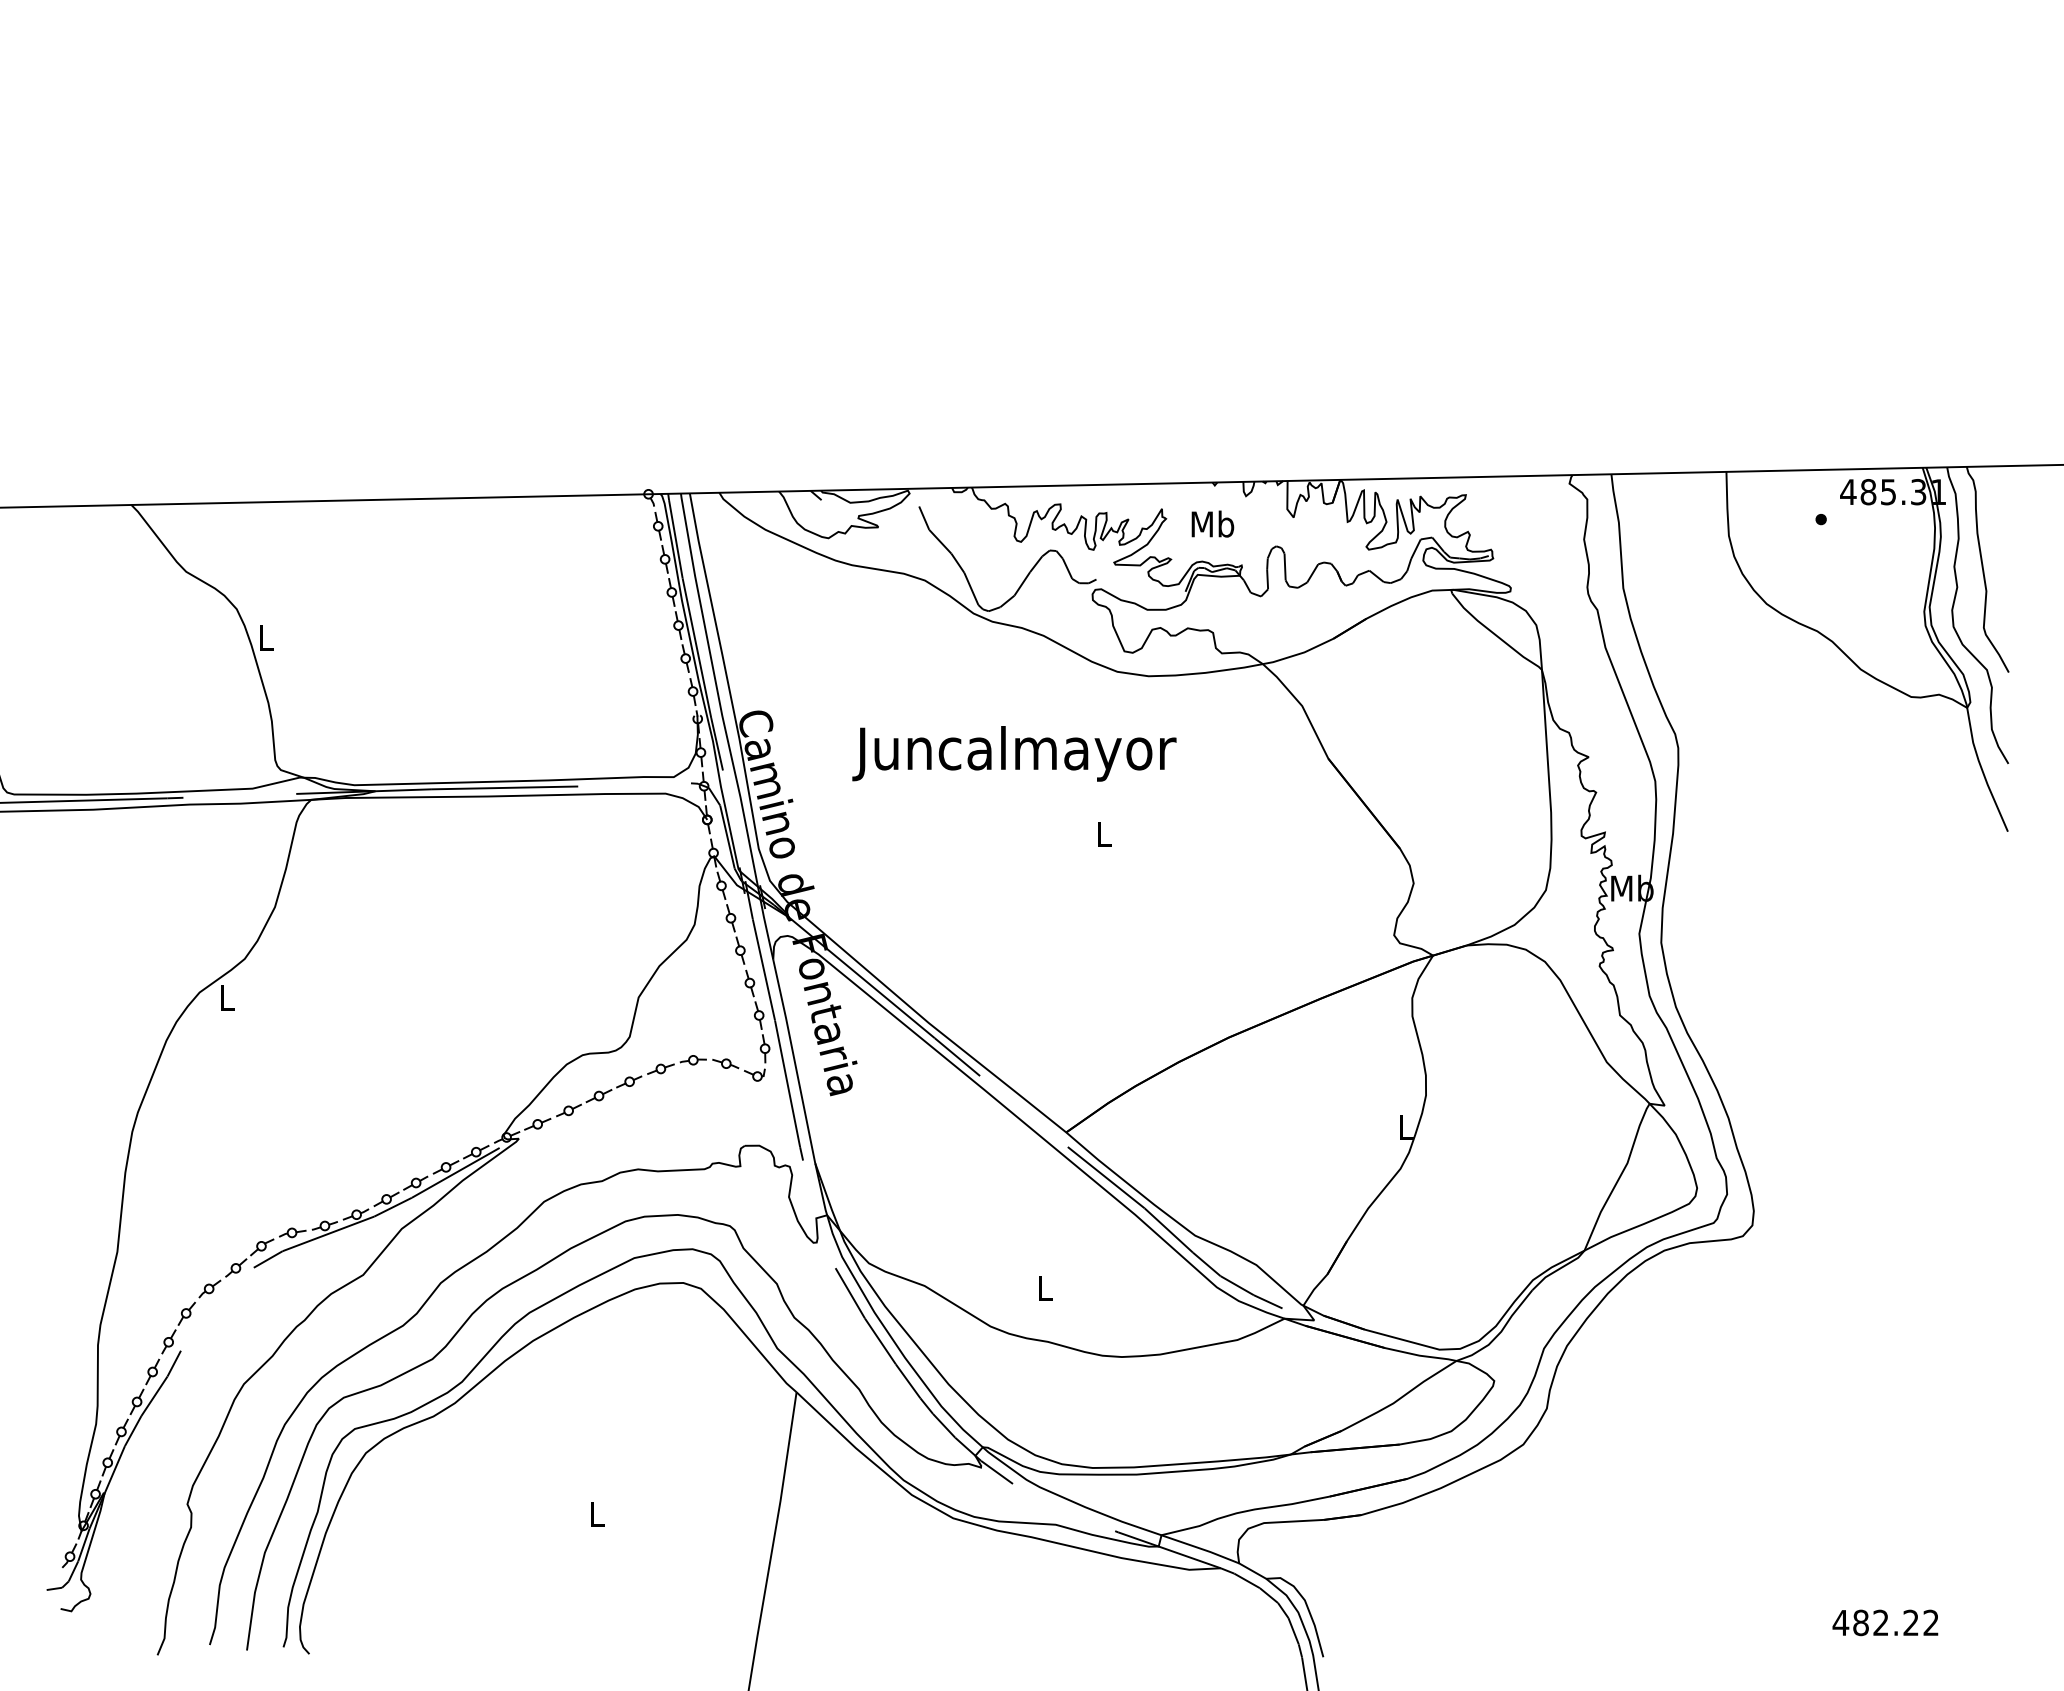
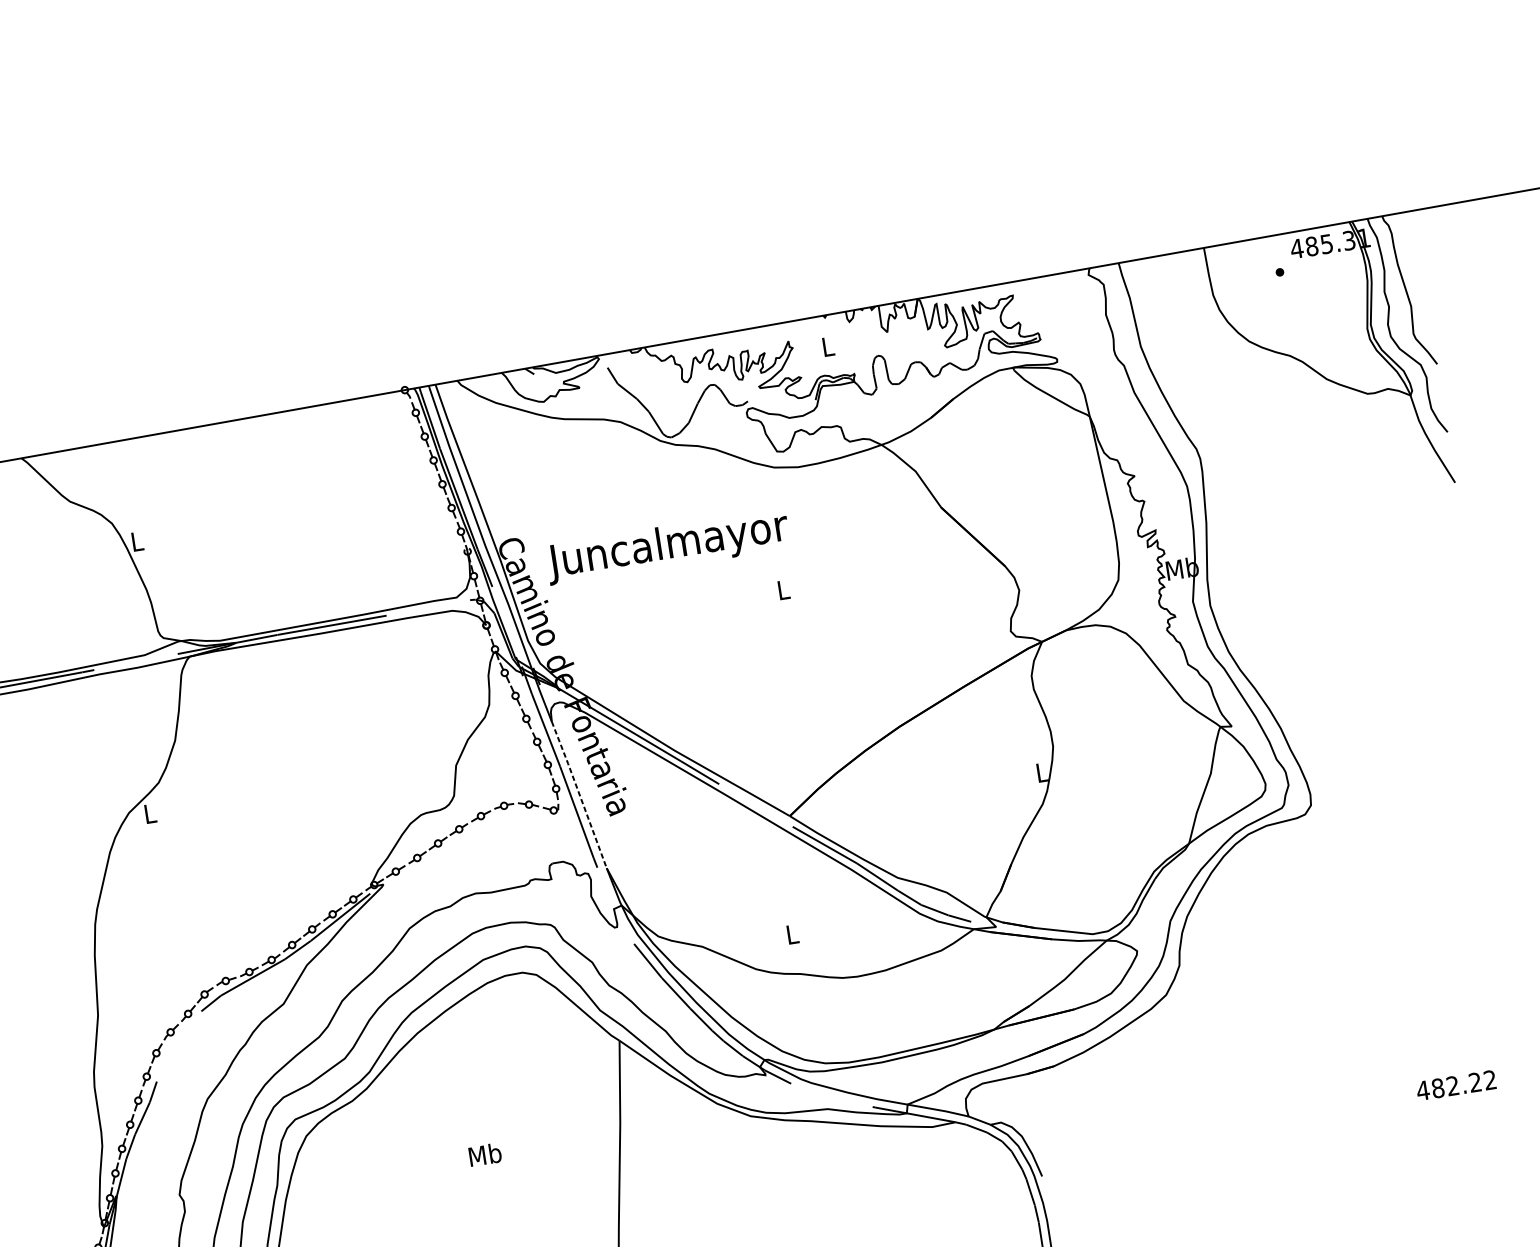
text: (1212, 523) -> (827, 346), Mb -> L
text: (1014, 753) -> (667, 546), moved
line: (794, 1061) -> (579, 795), solid -> dashed
text: (596, 1513) -> (484, 1154), L -> Mb

